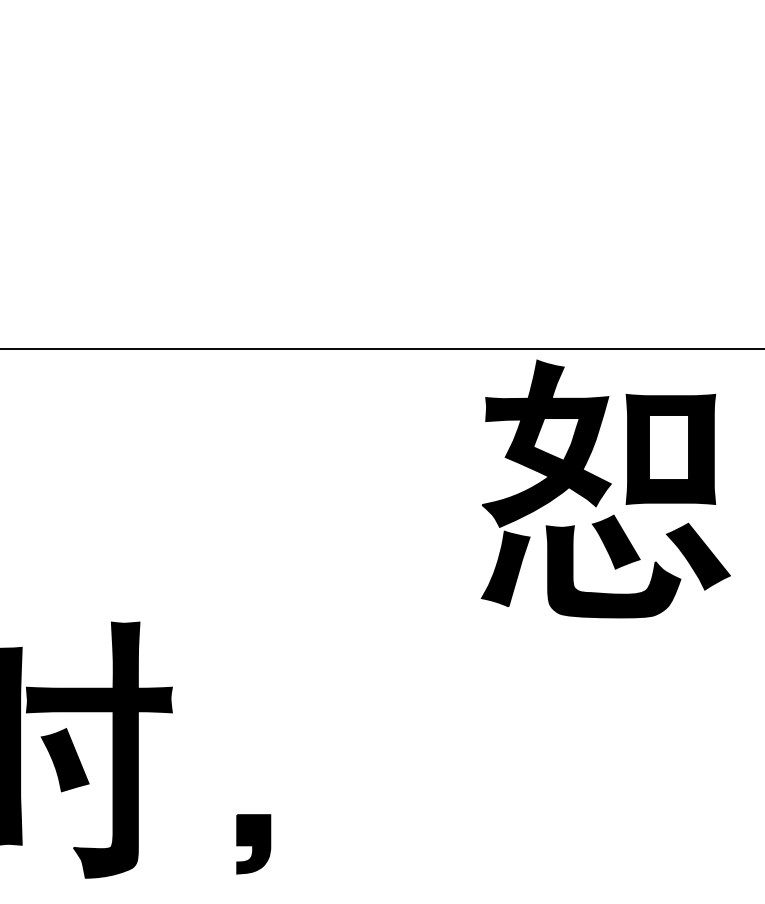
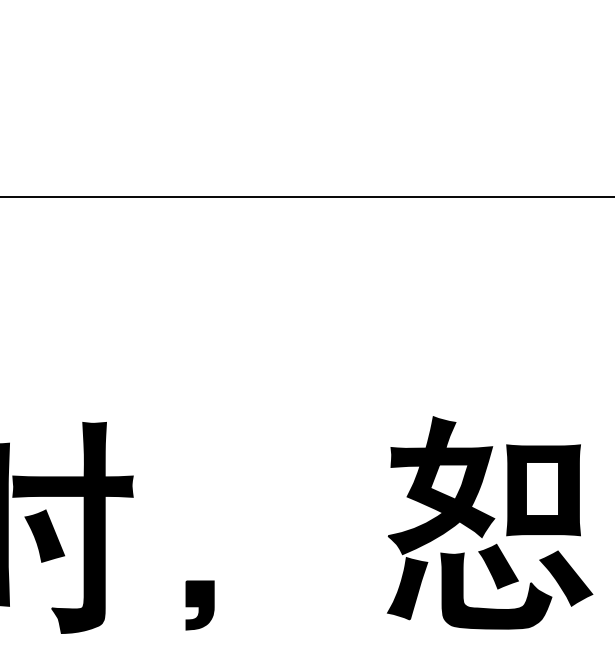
part: (605, 488) -> (489, 522), moved

